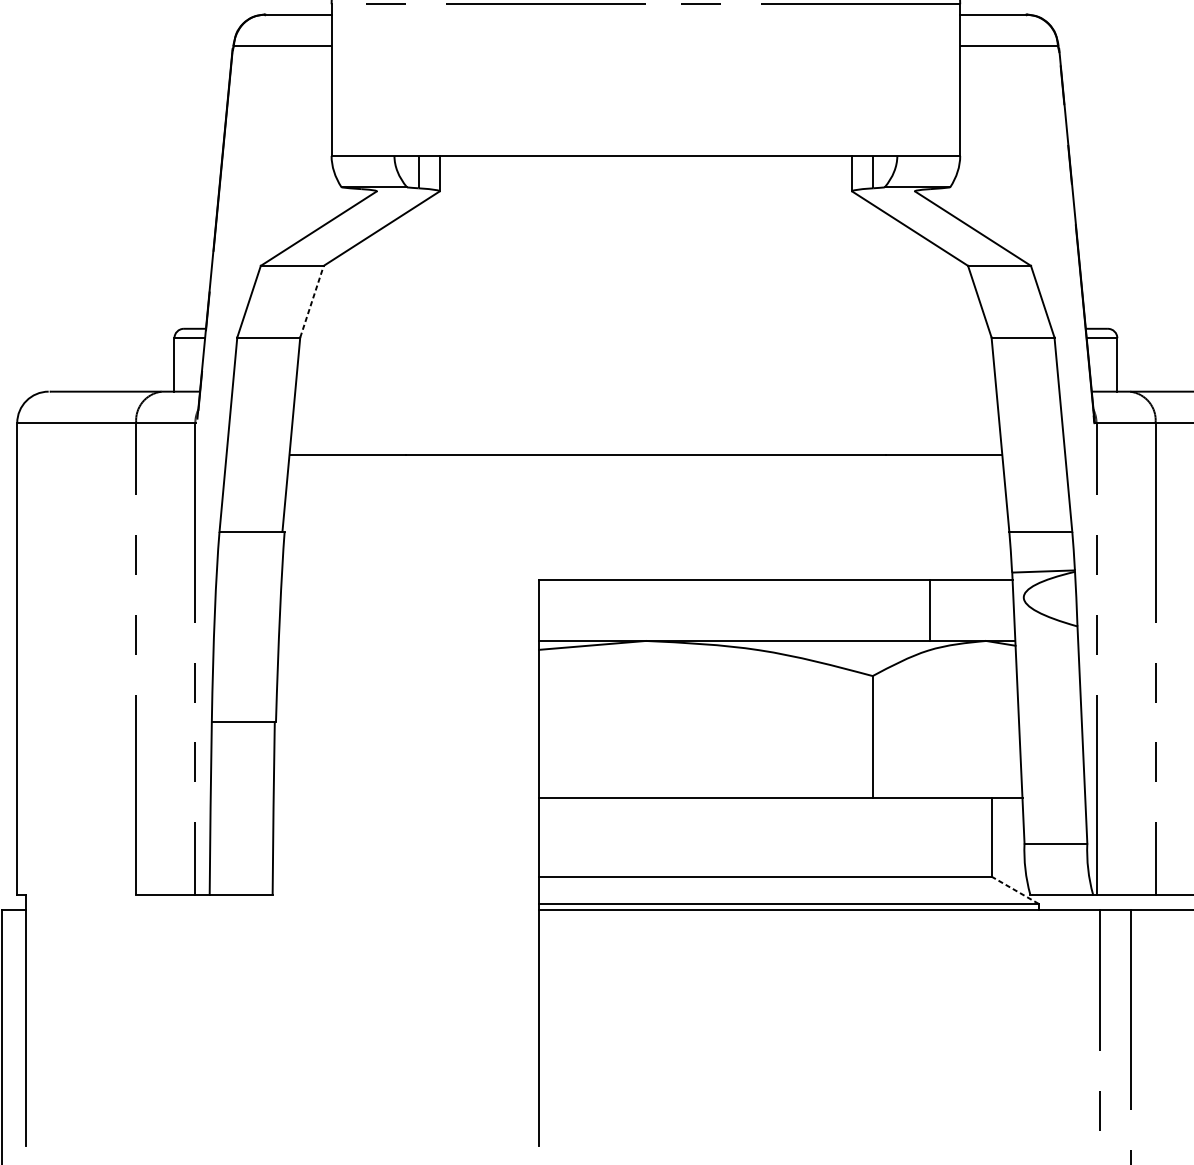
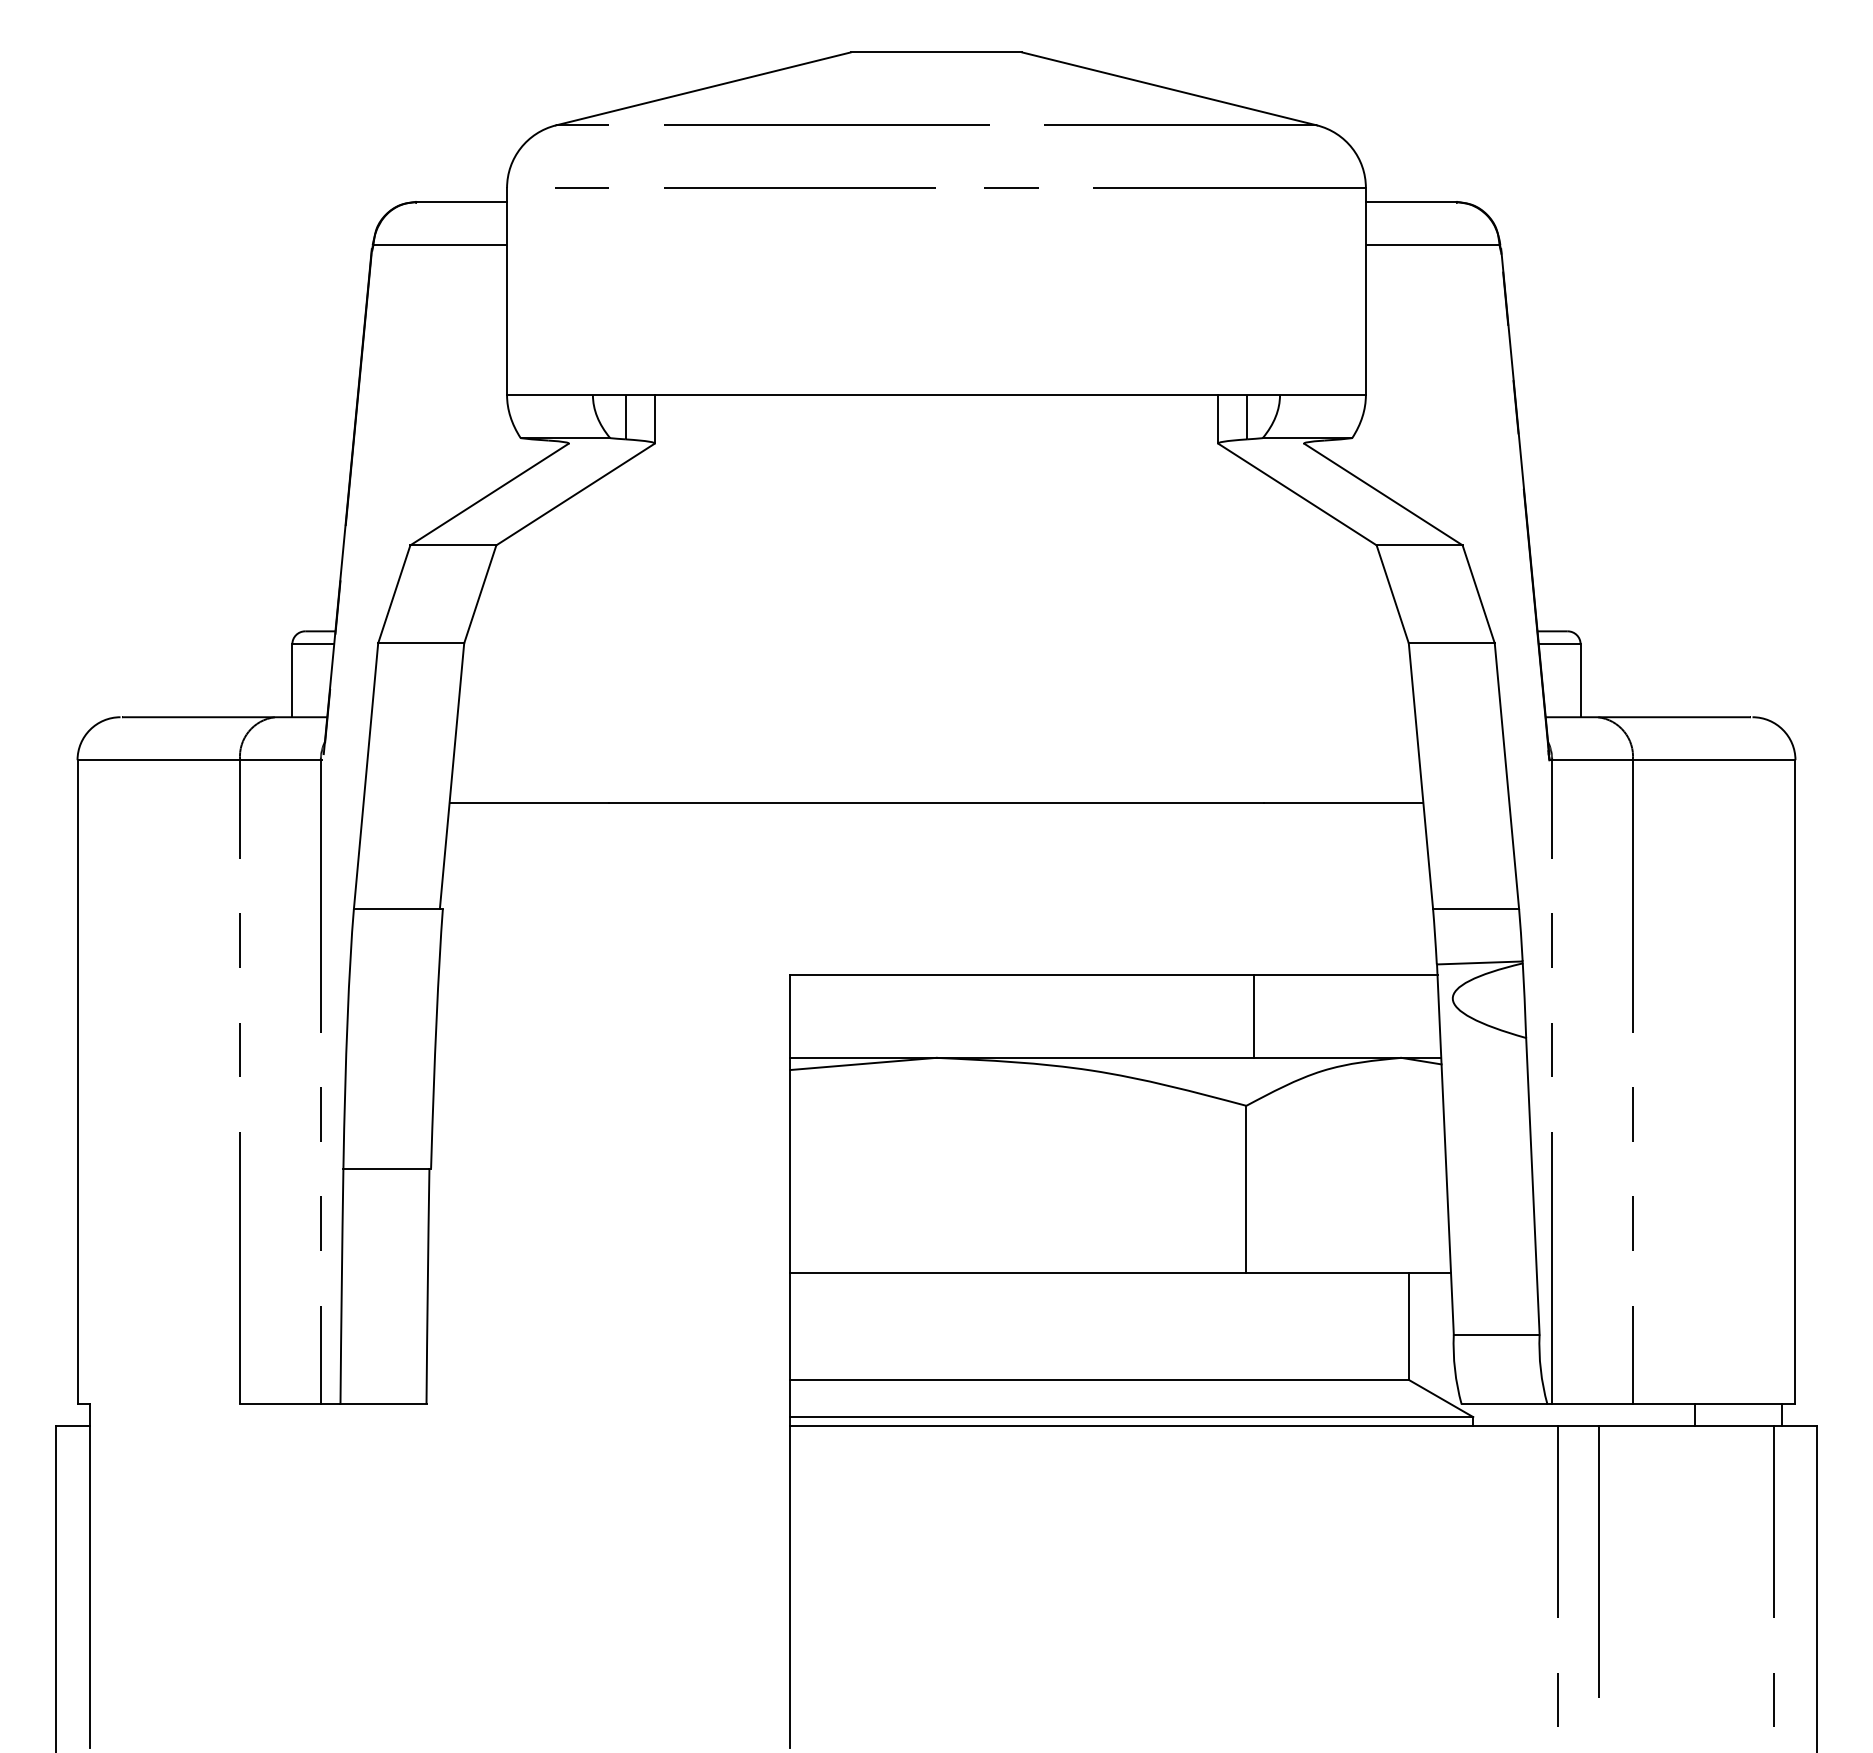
line: (312, 301) -> (480, 594), dashed -> solid
line: (930, 609) -> (1254, 1015), moved
line: (1014, 890) -> (1440, 1398), dashed -> solid

